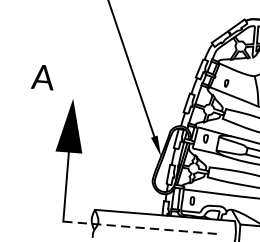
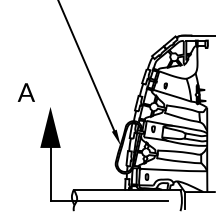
line: (140, 227) -> (109, 200), dashed -> solid

